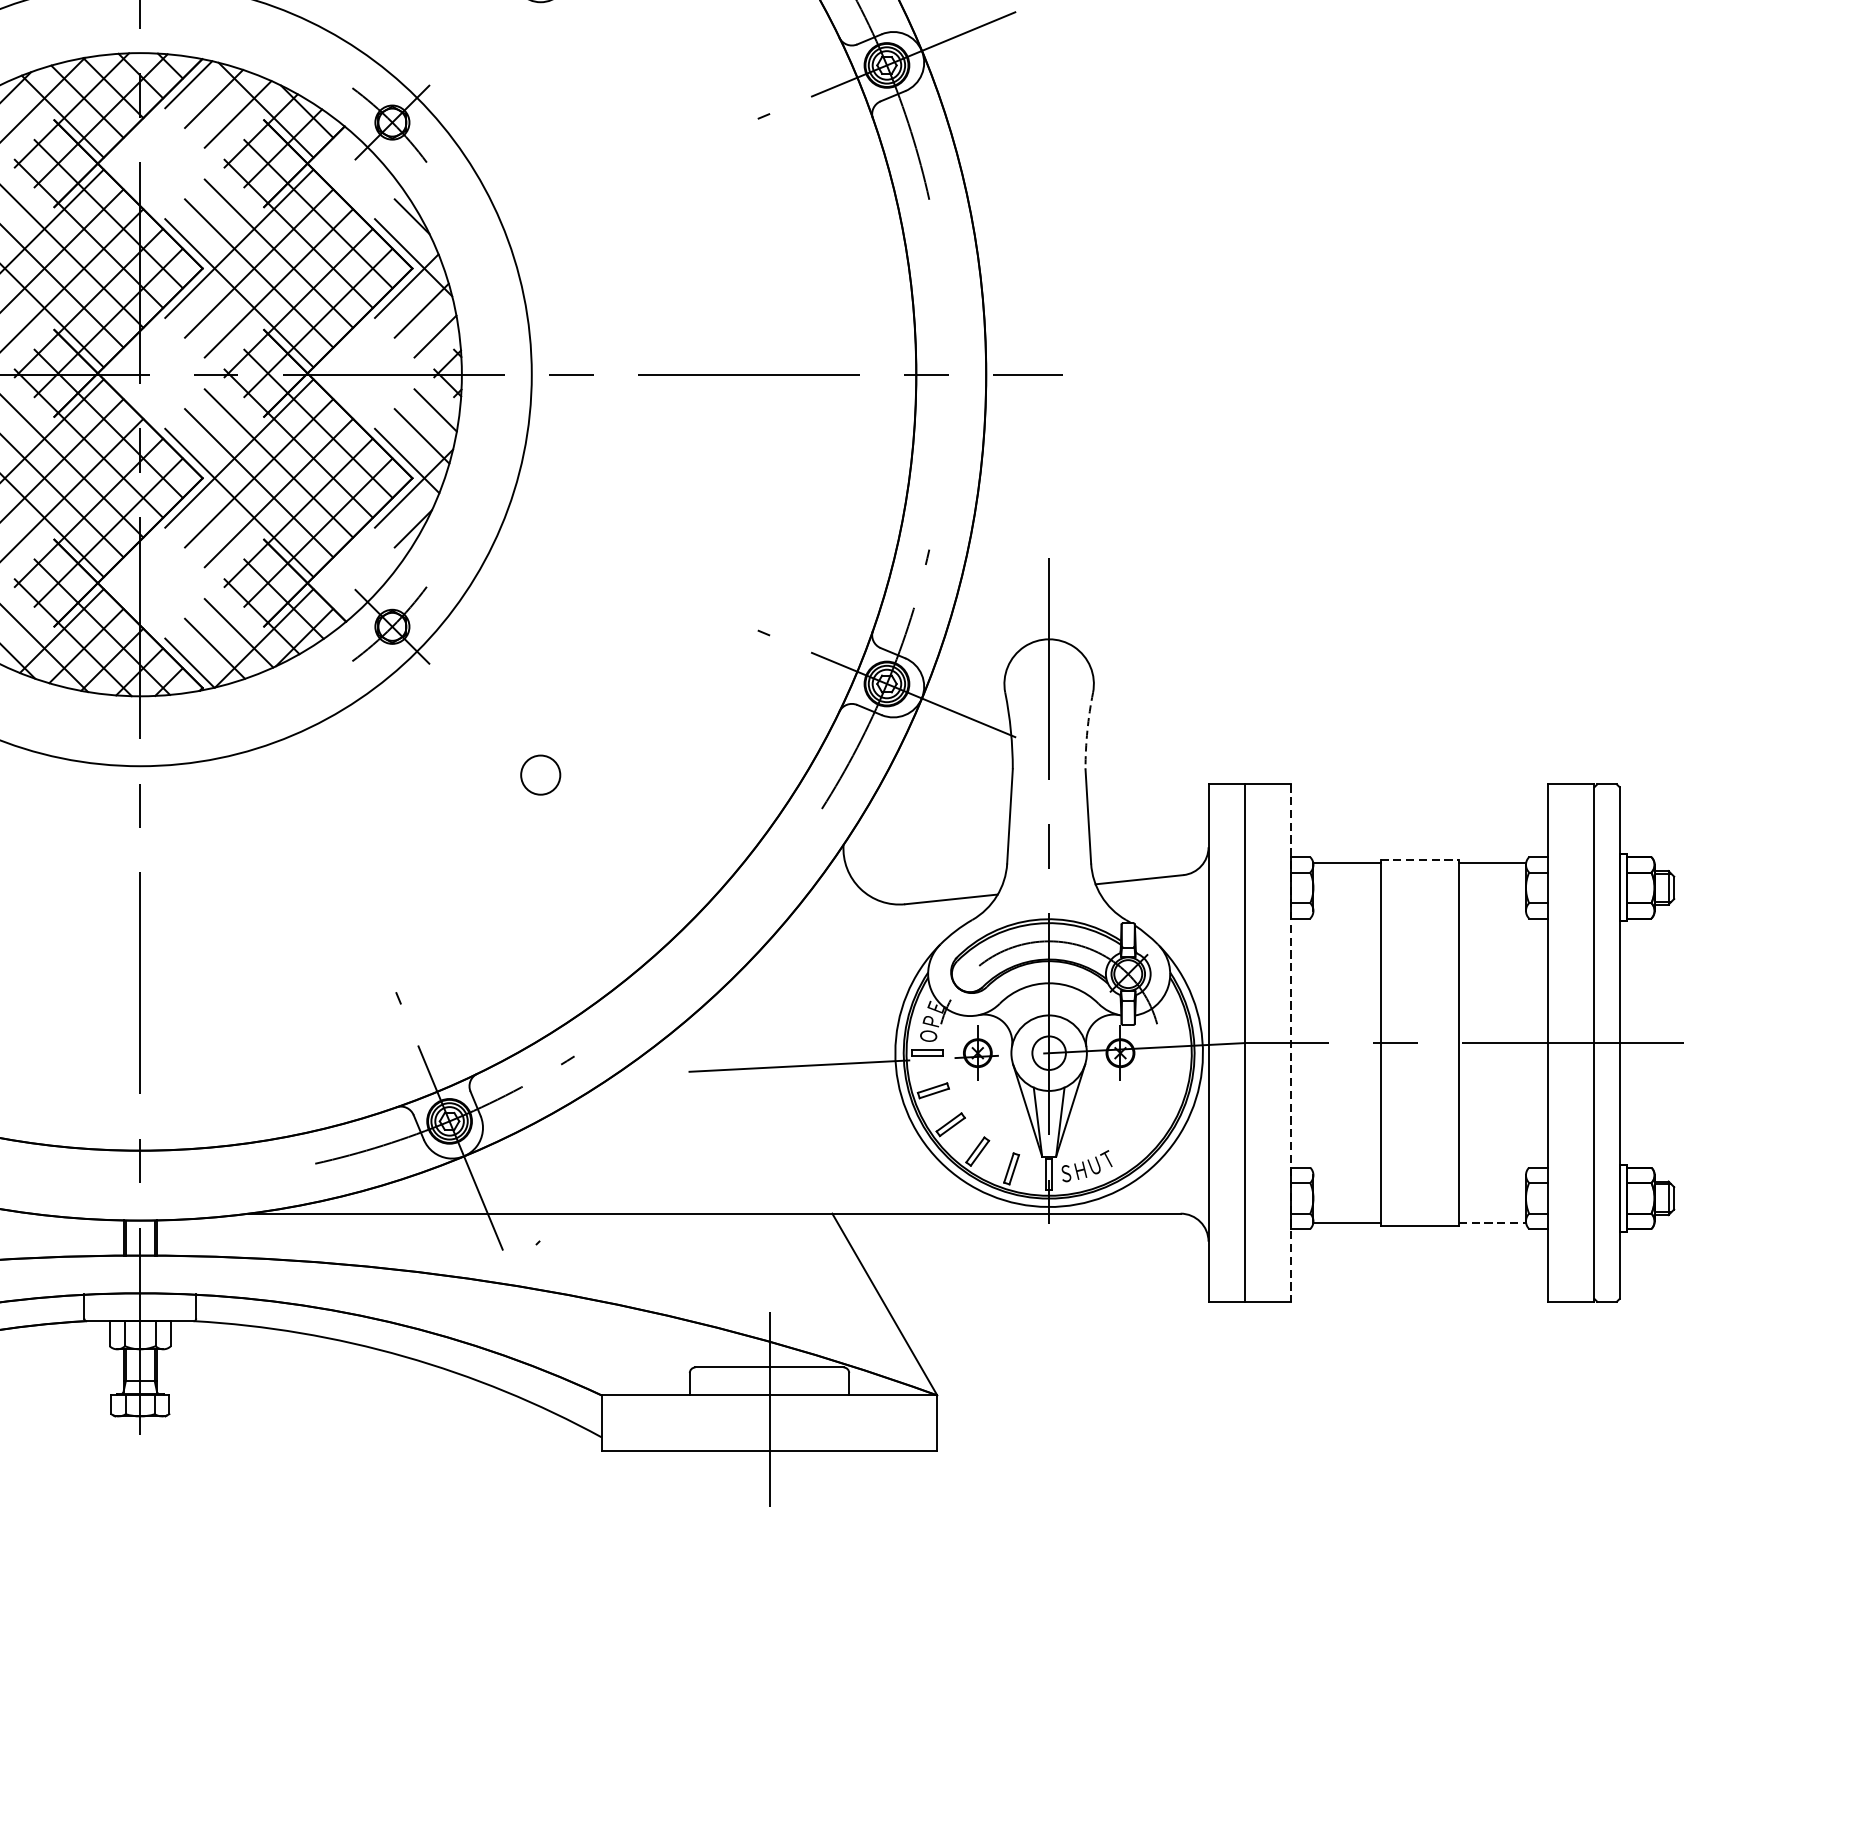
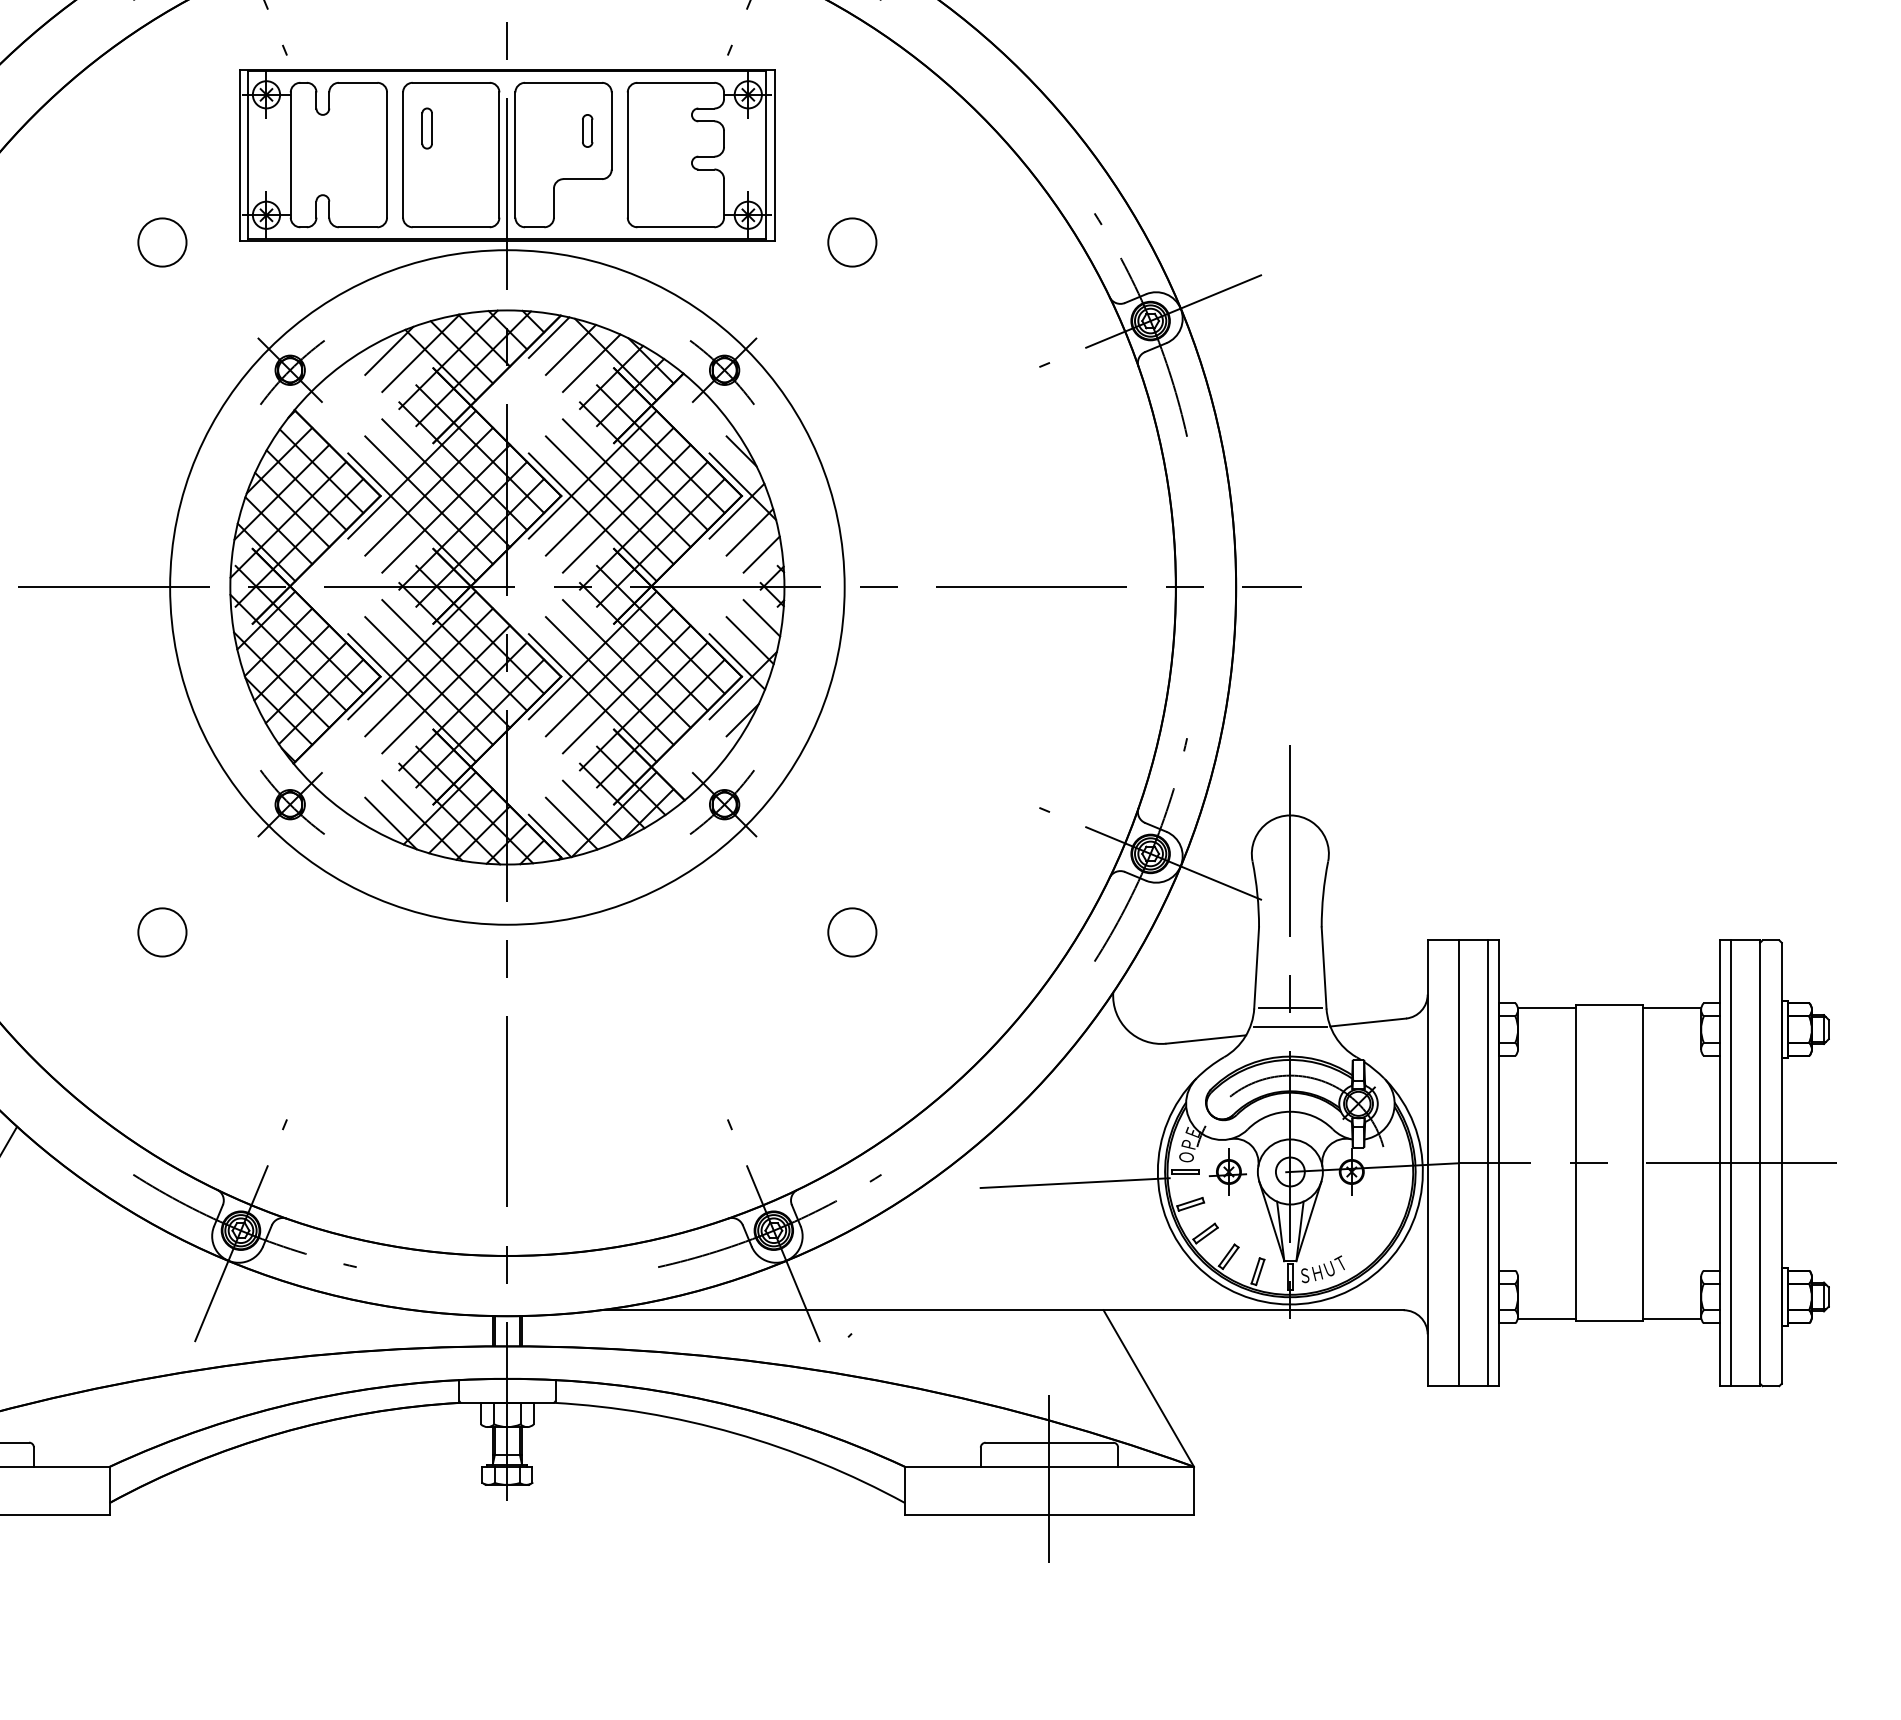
arc: (1087, 731) -> (1323, 894), dashed -> solid
circle: (540, 775) -> (852, 932), size x1.43
line: (1419, 859) -> (1609, 1005), dashed -> solid
line: (1049, 863) -> (1290, 1008), added
line: (1049, 885) -> (1290, 1027), added
line: (1277, 1043) -> (1487, 1163), added
line: (1290, 1043) -> (1498, 1163), dashed -> solid
line: (1561, 1043) -> (1731, 1163), added
line: (1492, 1223) -> (1672, 1318), dashed -> solid

